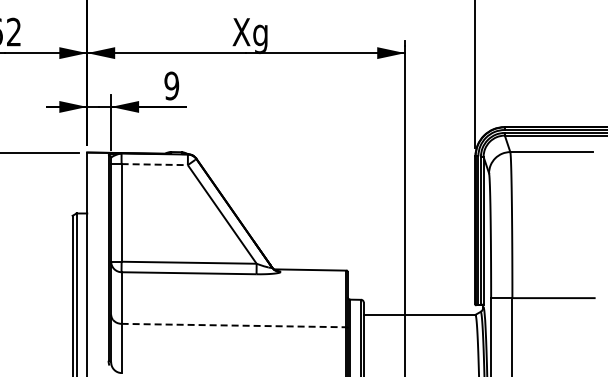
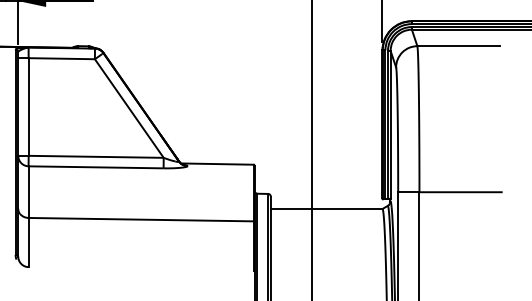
line: (155, 164) -> (62, 58), dashed -> solid
line: (234, 325) -> (141, 219), dashed -> solid

